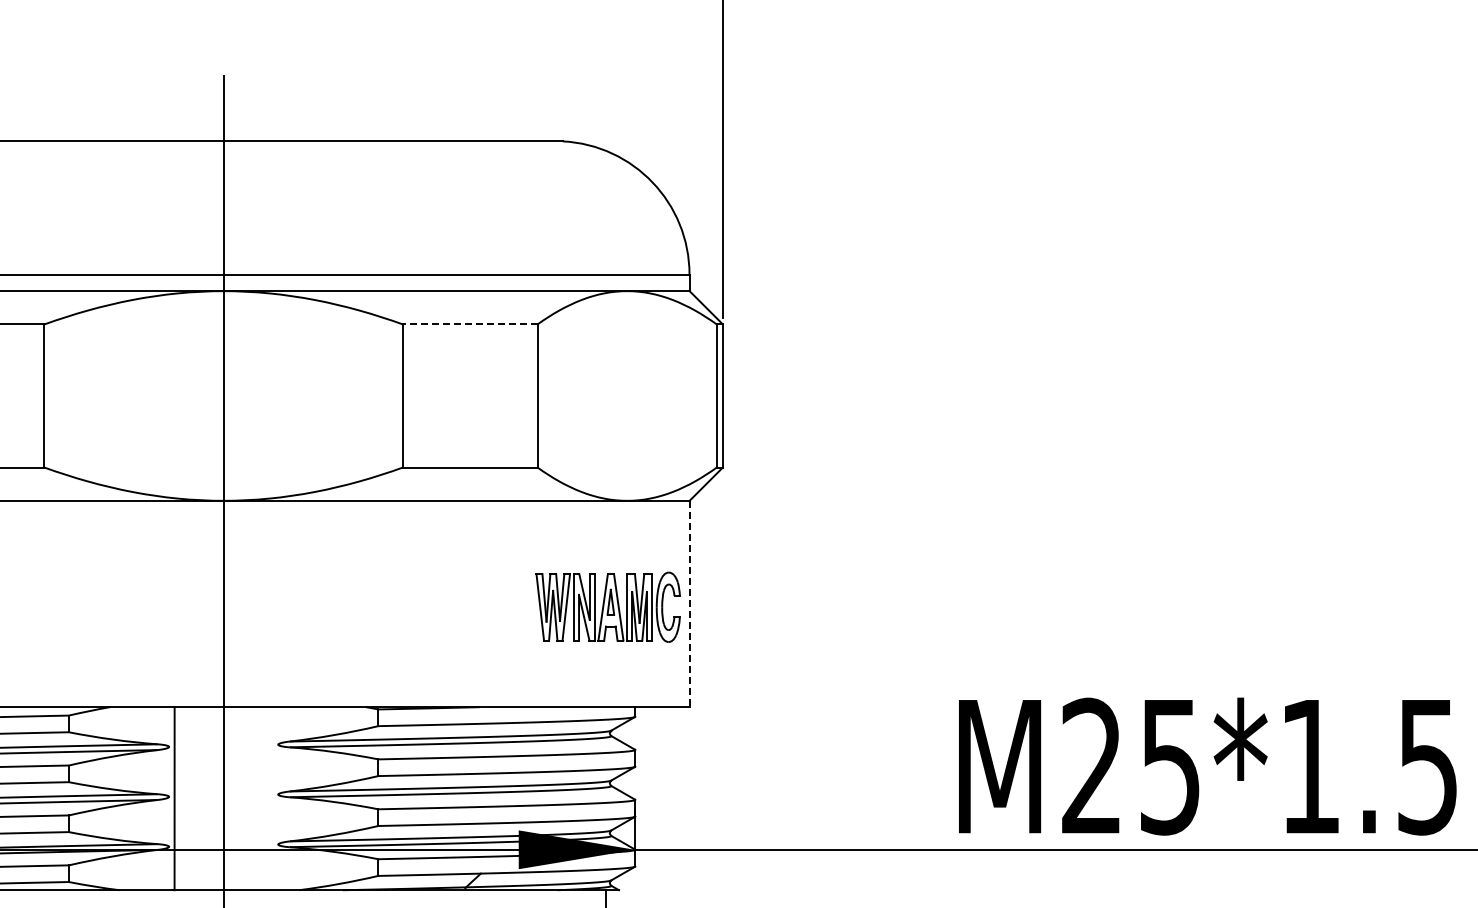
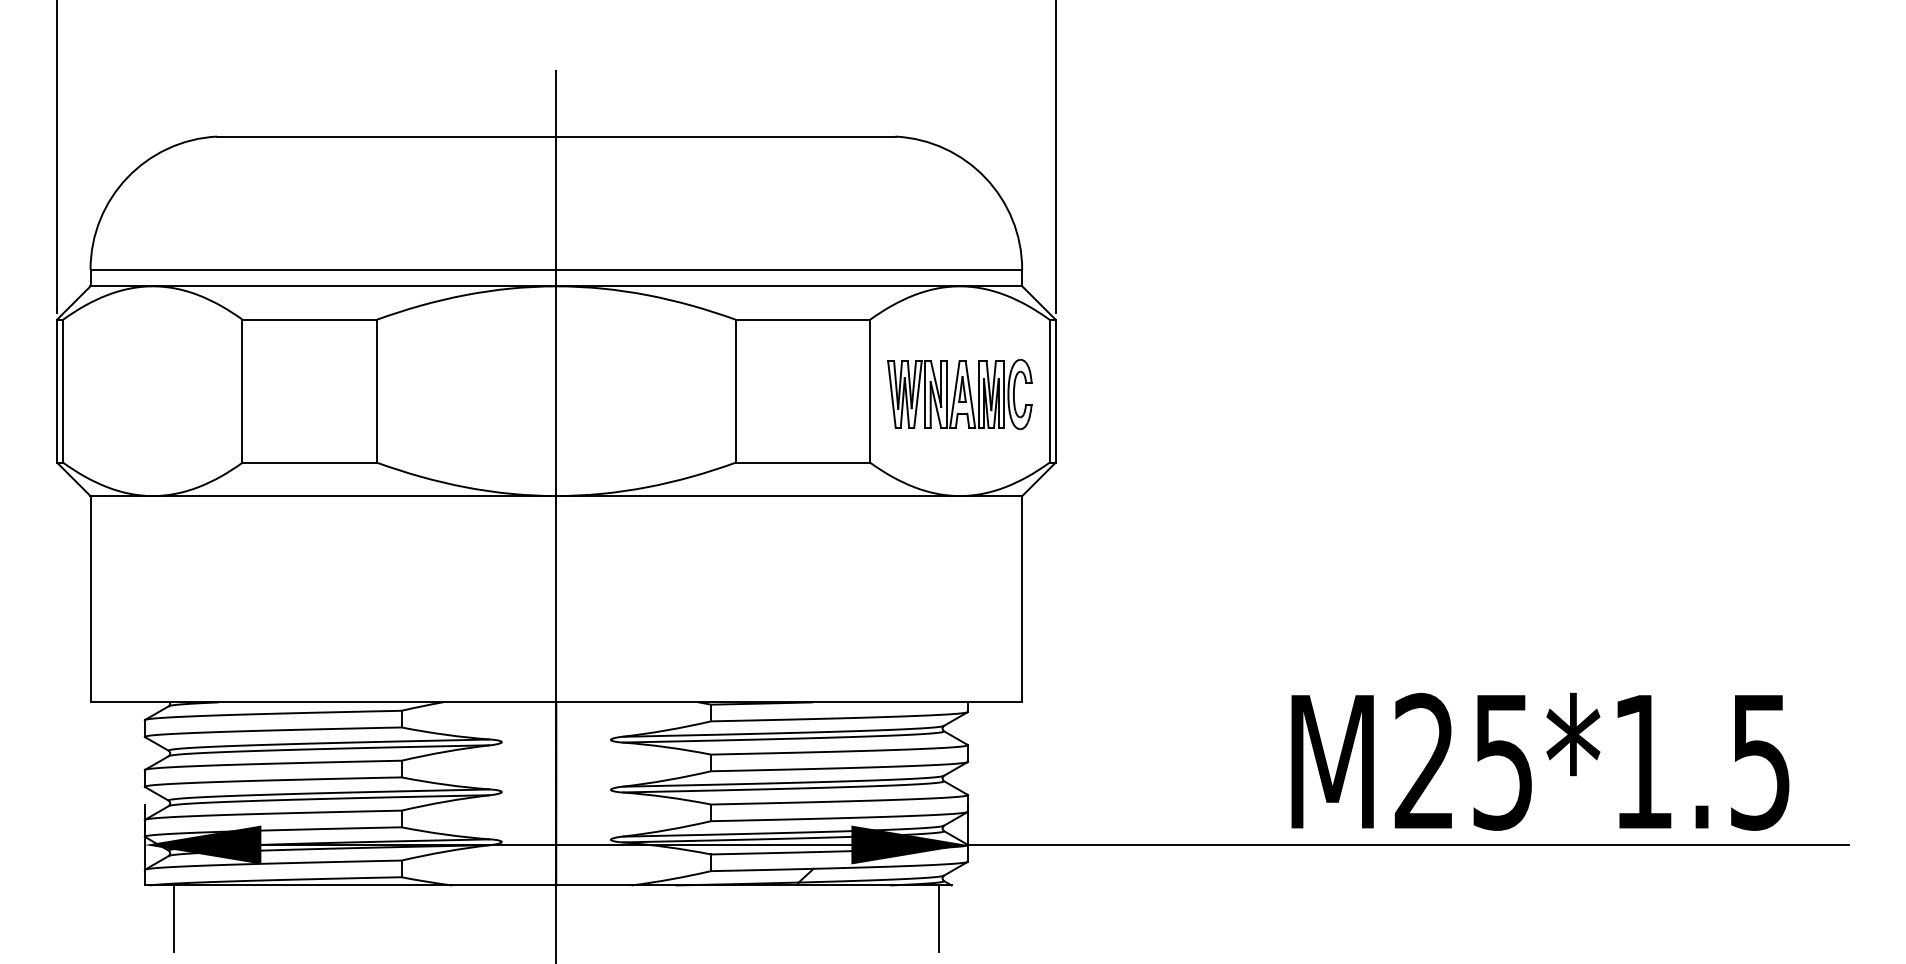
line: (469, 324) -> (802, 319), dashed -> solid
line: (689, 604) -> (1022, 599), dashed -> solid
part: (607, 607) -> (959, 394), moved
line: (174, 798) -> (556, 793), moved

